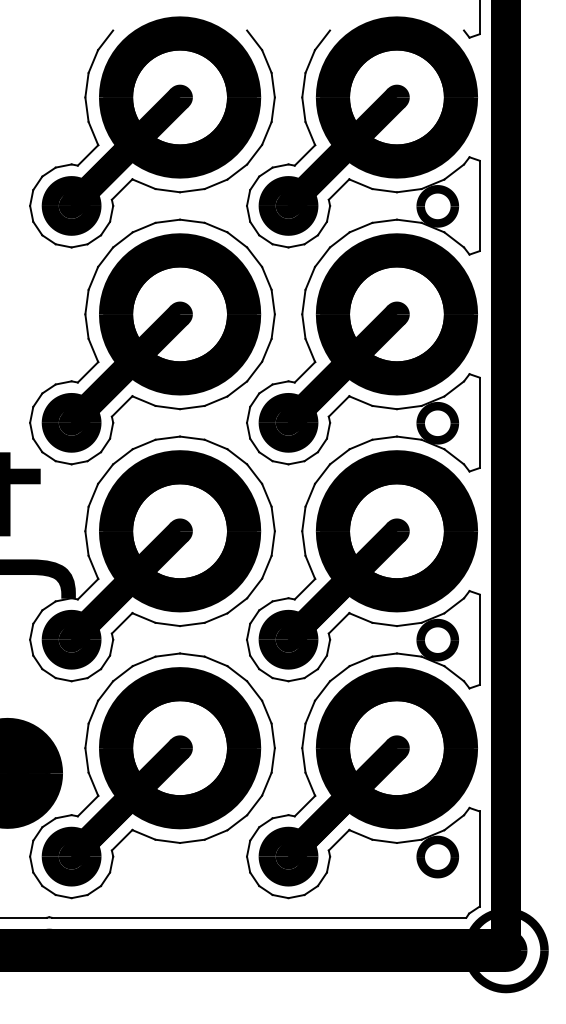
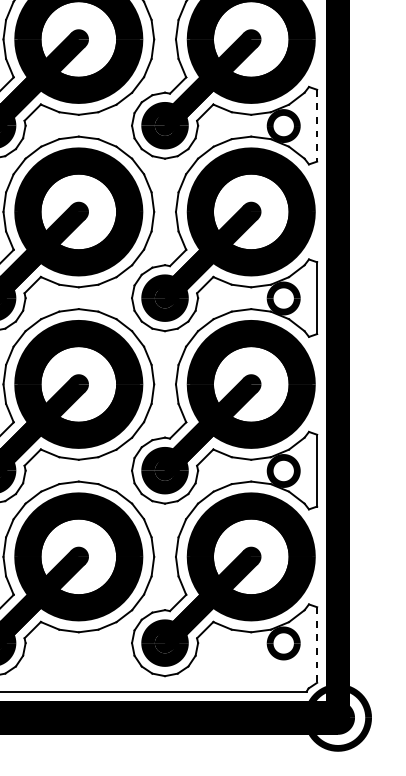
line: (479, 206) -> (316, 126), solid -> dashed
line: (479, 858) -> (316, 644), solid -> dashed

